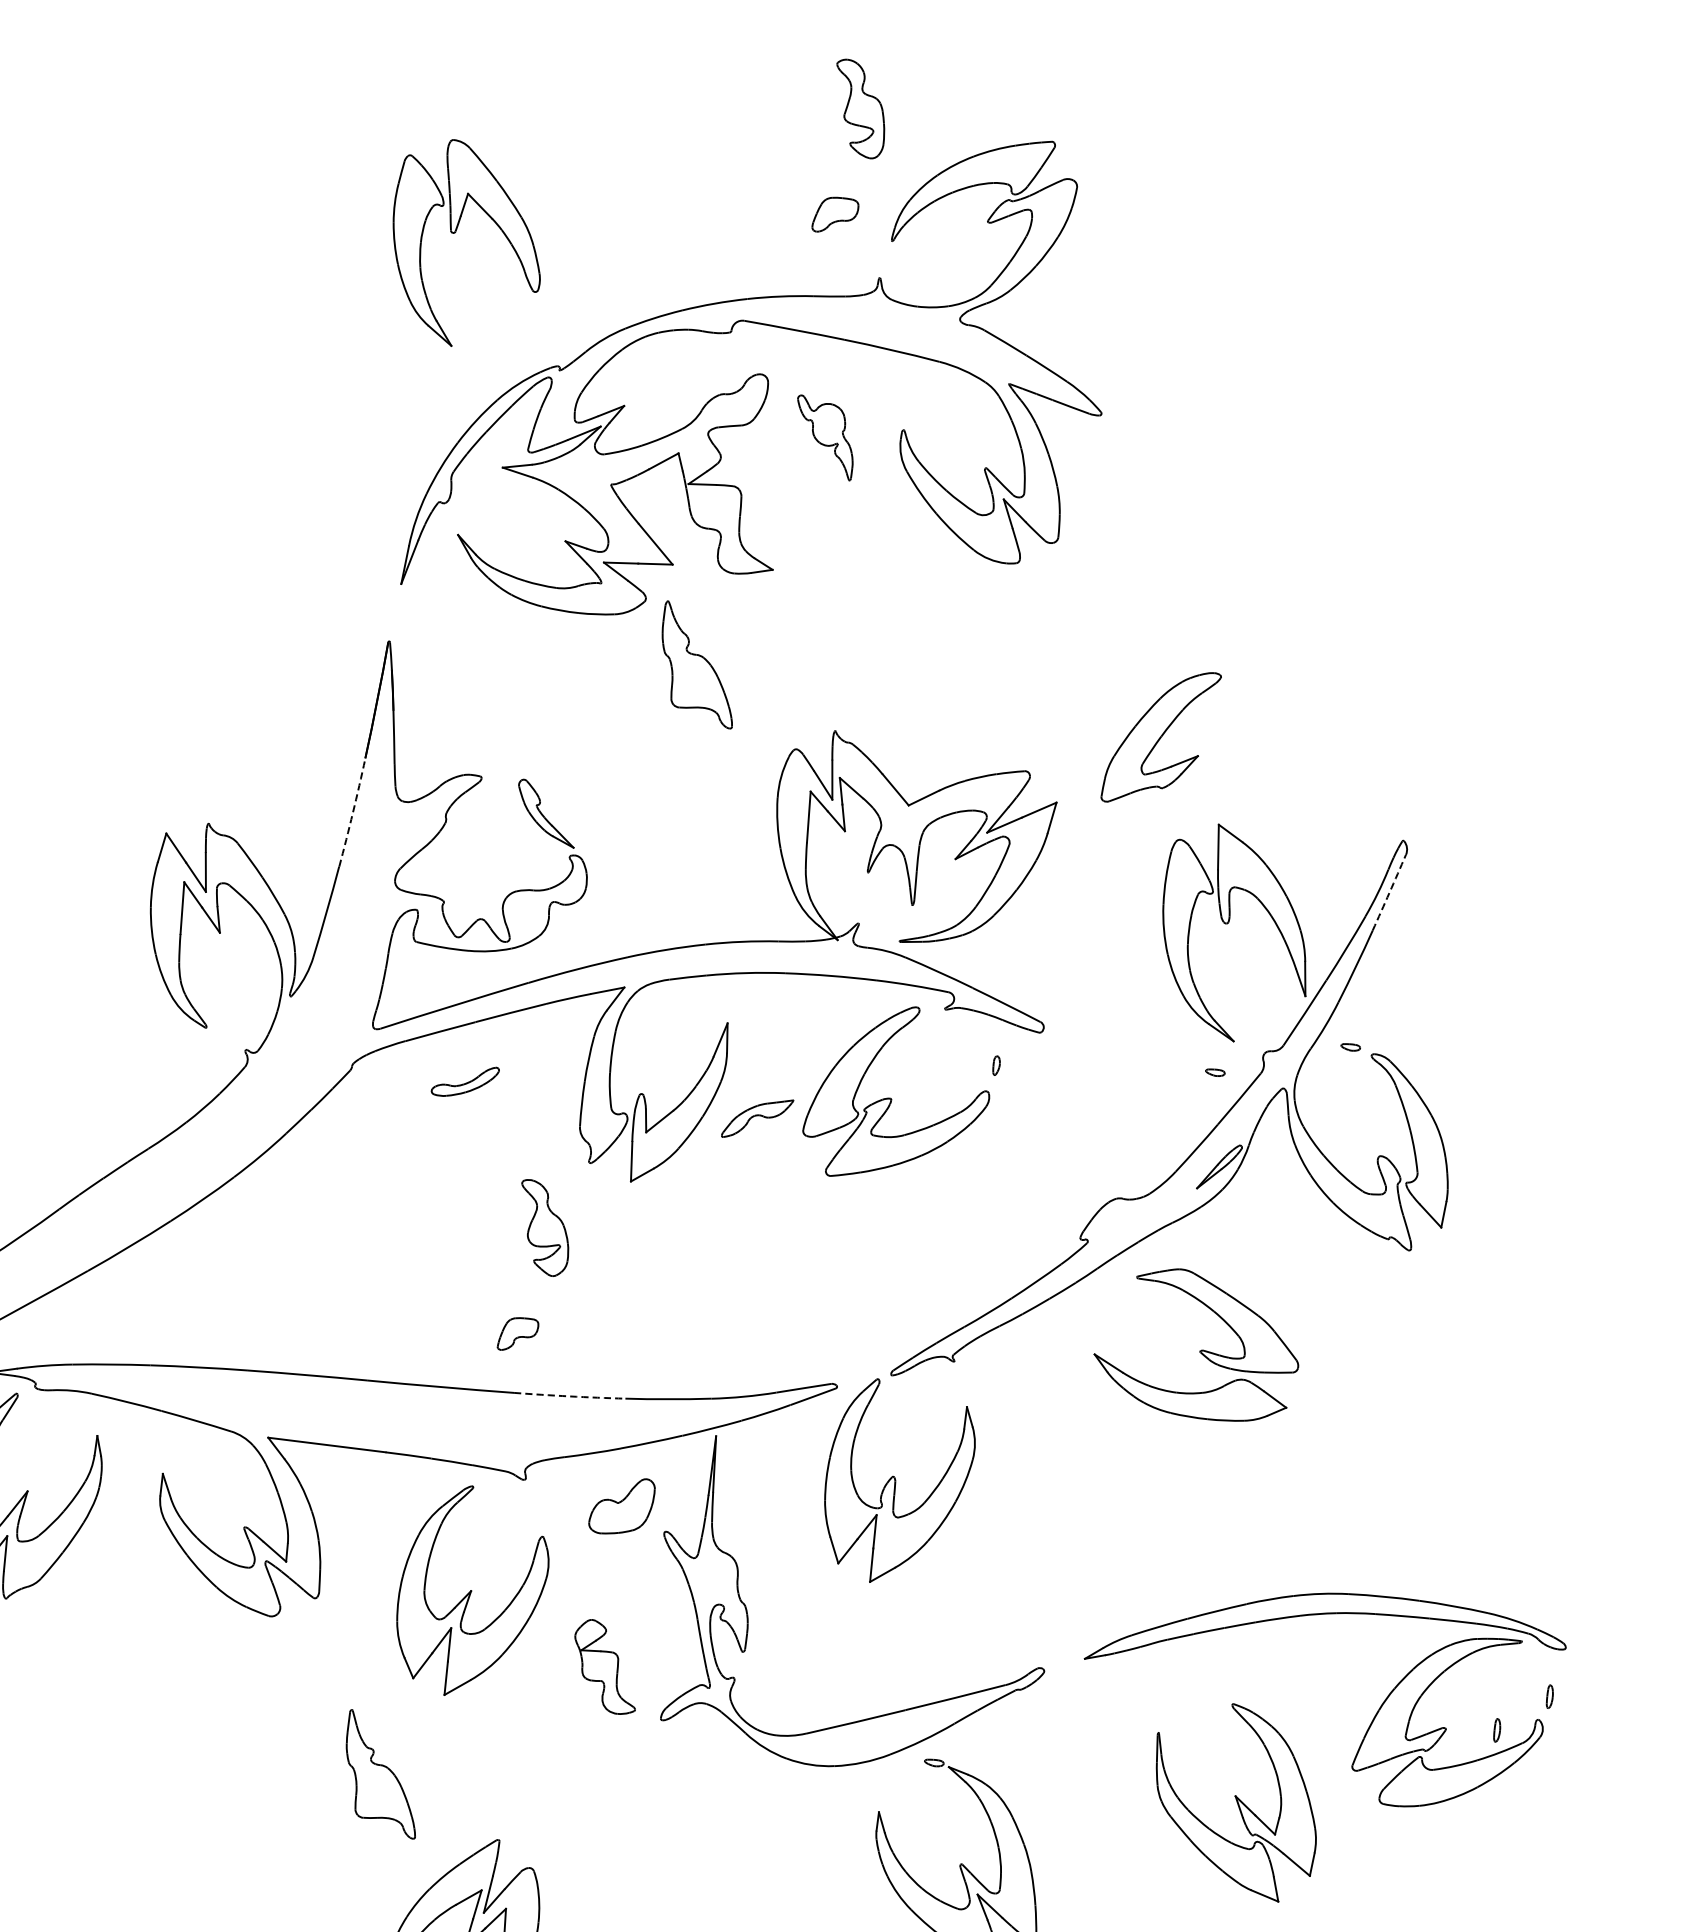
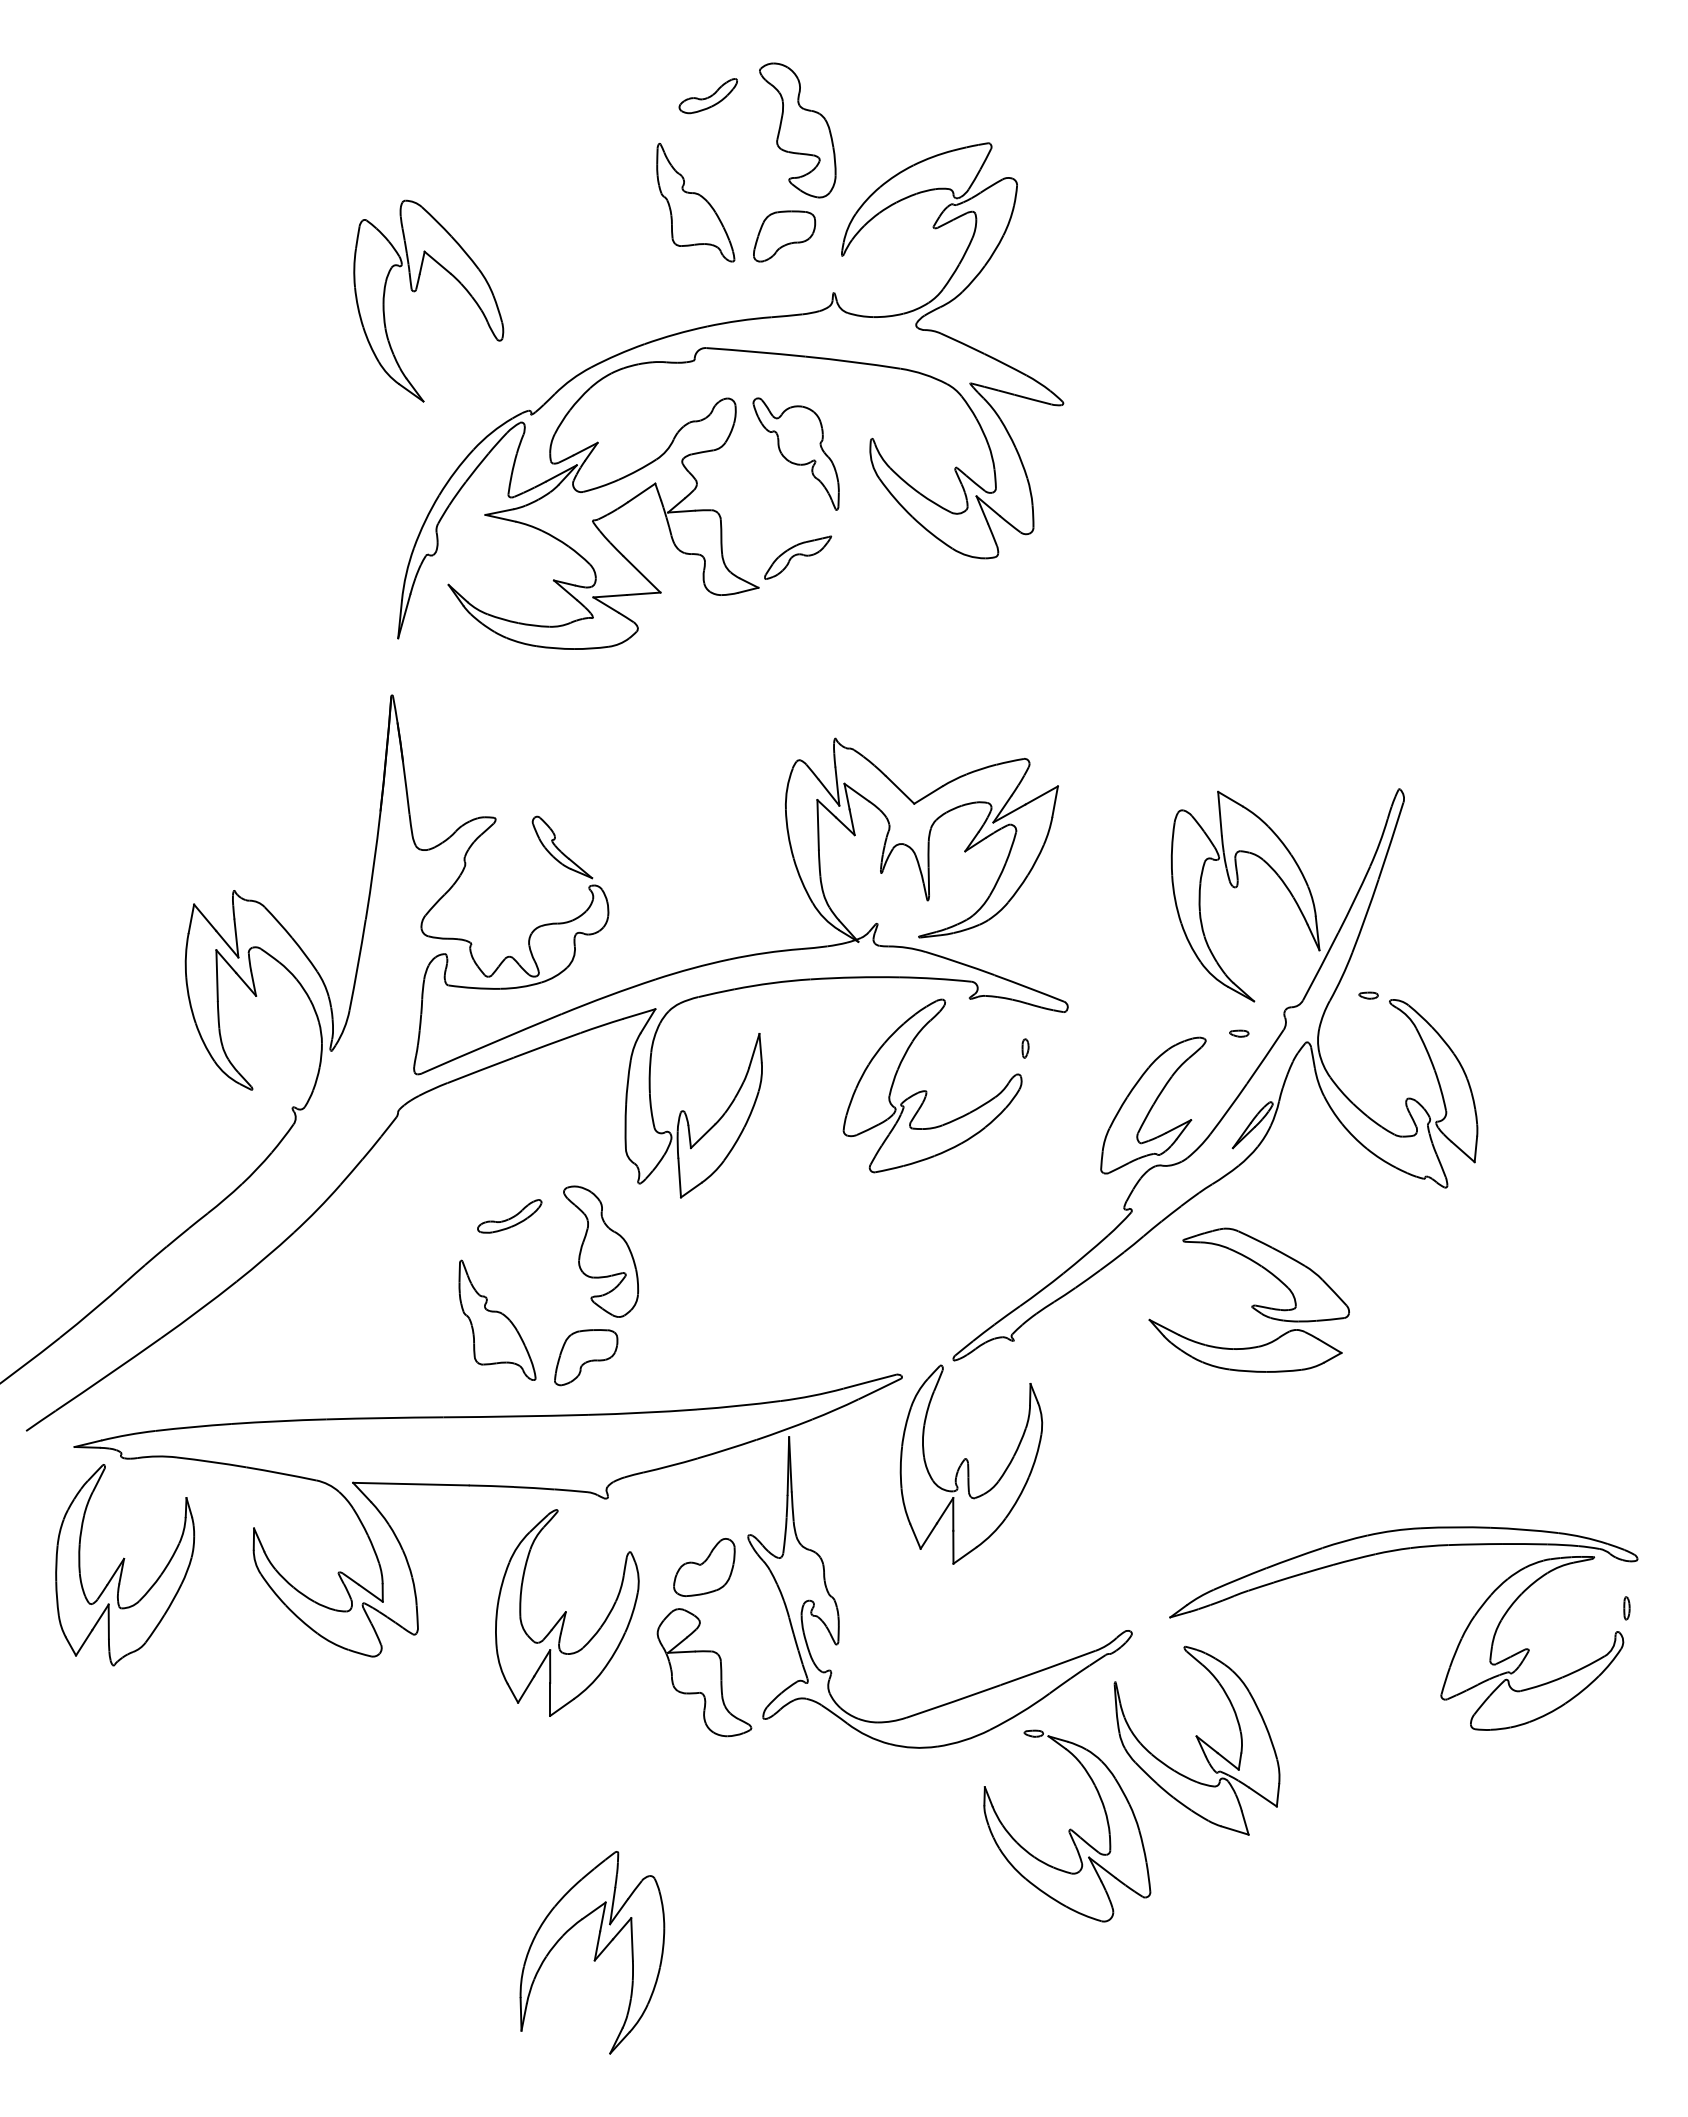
part: (771, 65) -> (707, 96), added
part: (859, 109) -> (797, 130), size x1.43
part: (835, 215) -> (784, 236), size x1.43
part: (824, 437) -> (795, 453), size x1.43
part: (698, 664) -> (695, 202), moved
part: (1161, 737) -> (1153, 1105), moved
arc: (352, 812) -> (373, 865), dashed -> solid
arc: (1389, 893) -> (1391, 841), dashed -> solid
part: (465, 1081) -> (509, 1216), moved
part: (758, 1118) -> (798, 557), moved
part: (544, 1228) -> (601, 1251), size x1.43
part: (518, 1334) -> (586, 1357), size x1.67
arc: (569, 1396) -> (642, 1412), dashed -> solid
part: (622, 1506) -> (704, 1567), moved
part: (605, 1666) -> (704, 1672), size x1.43
part: (1496, 1730) -> (1578, 1646), removed
part: (382, 1773) -> (497, 1319), moved
part: (1235, 1800) -> (1196, 1740), moved

